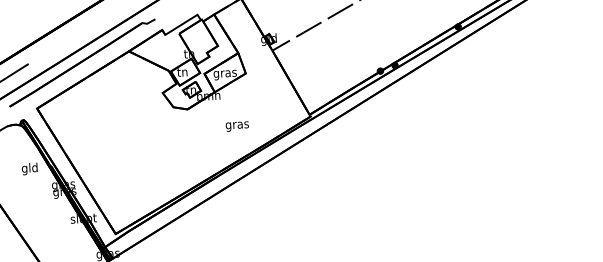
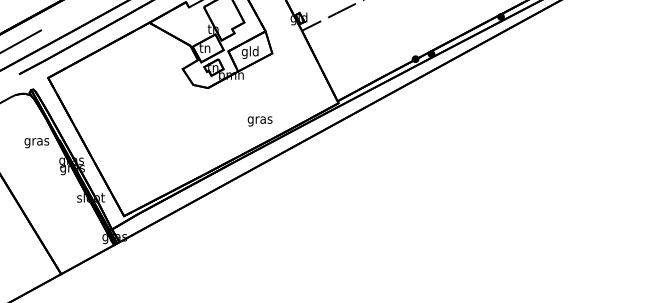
text: (225, 73) -> (250, 52), gras -> gld
text: (236, 126) -> (259, 121), moved
text: (29, 168) -> (36, 141), gld -> gras

